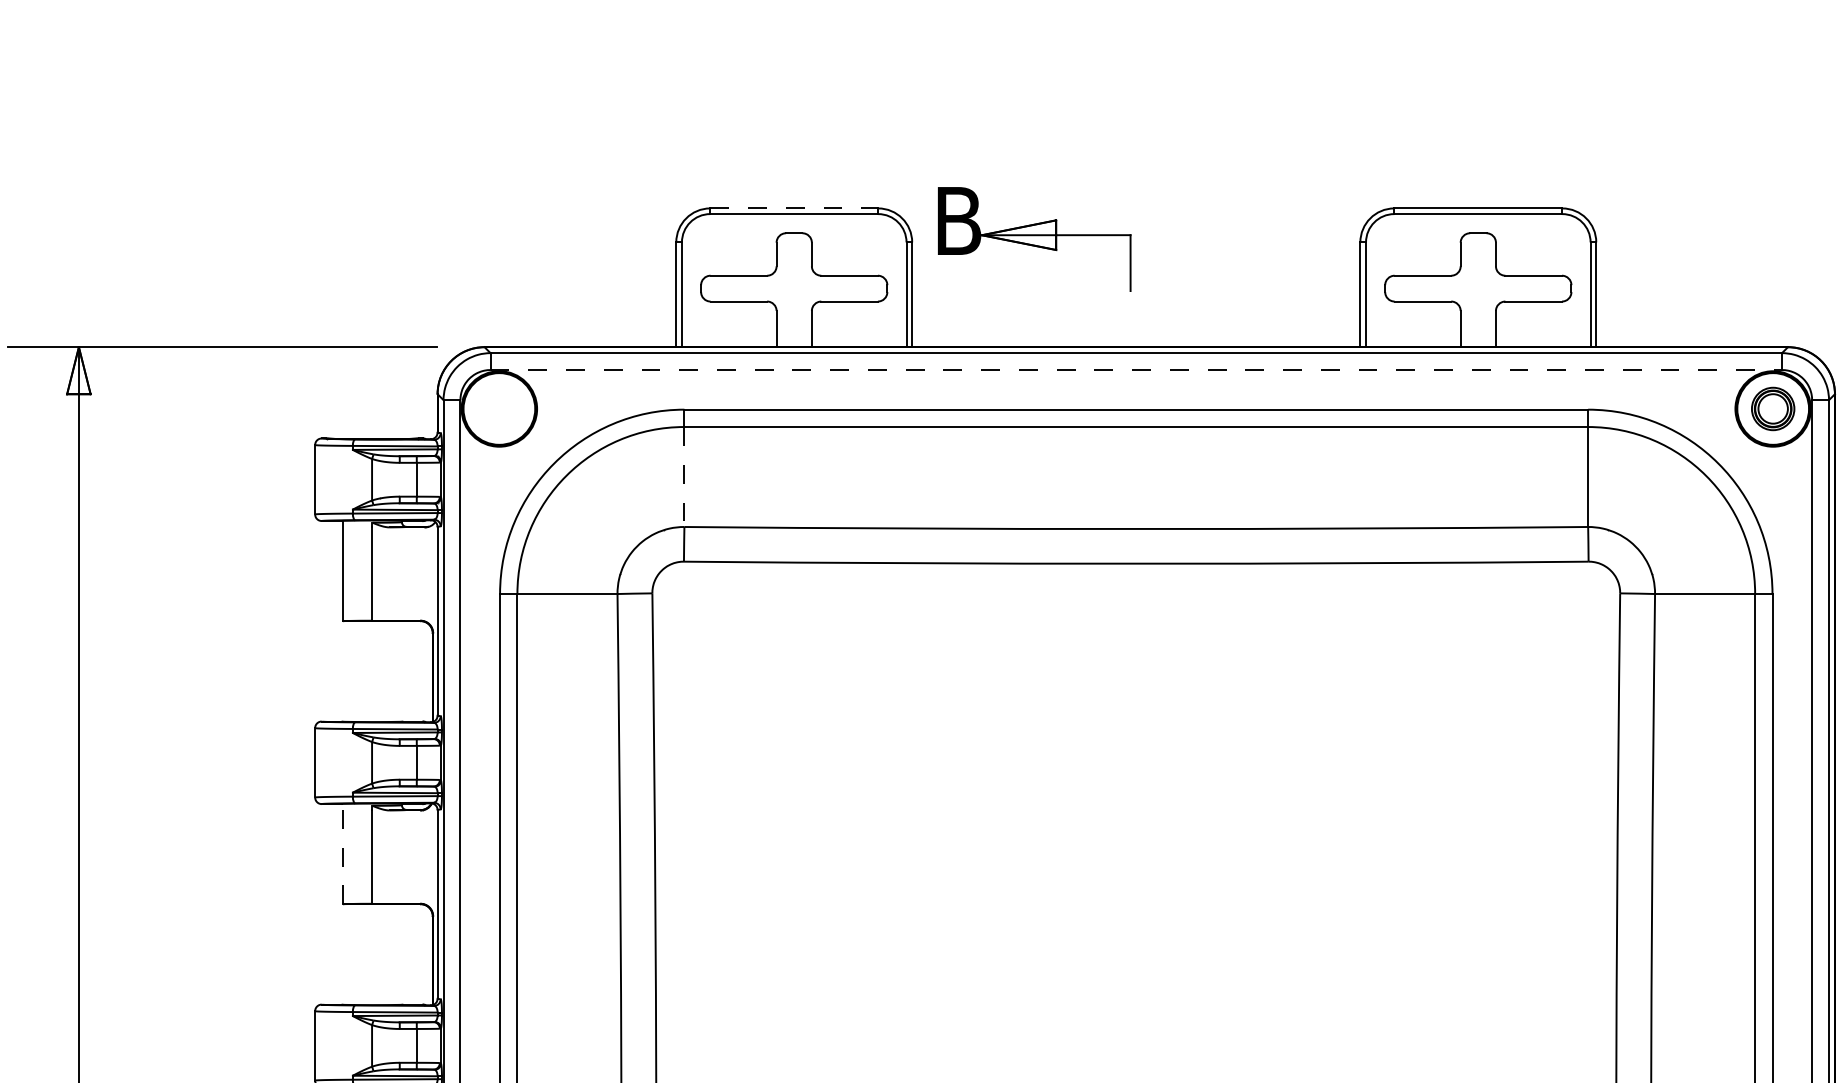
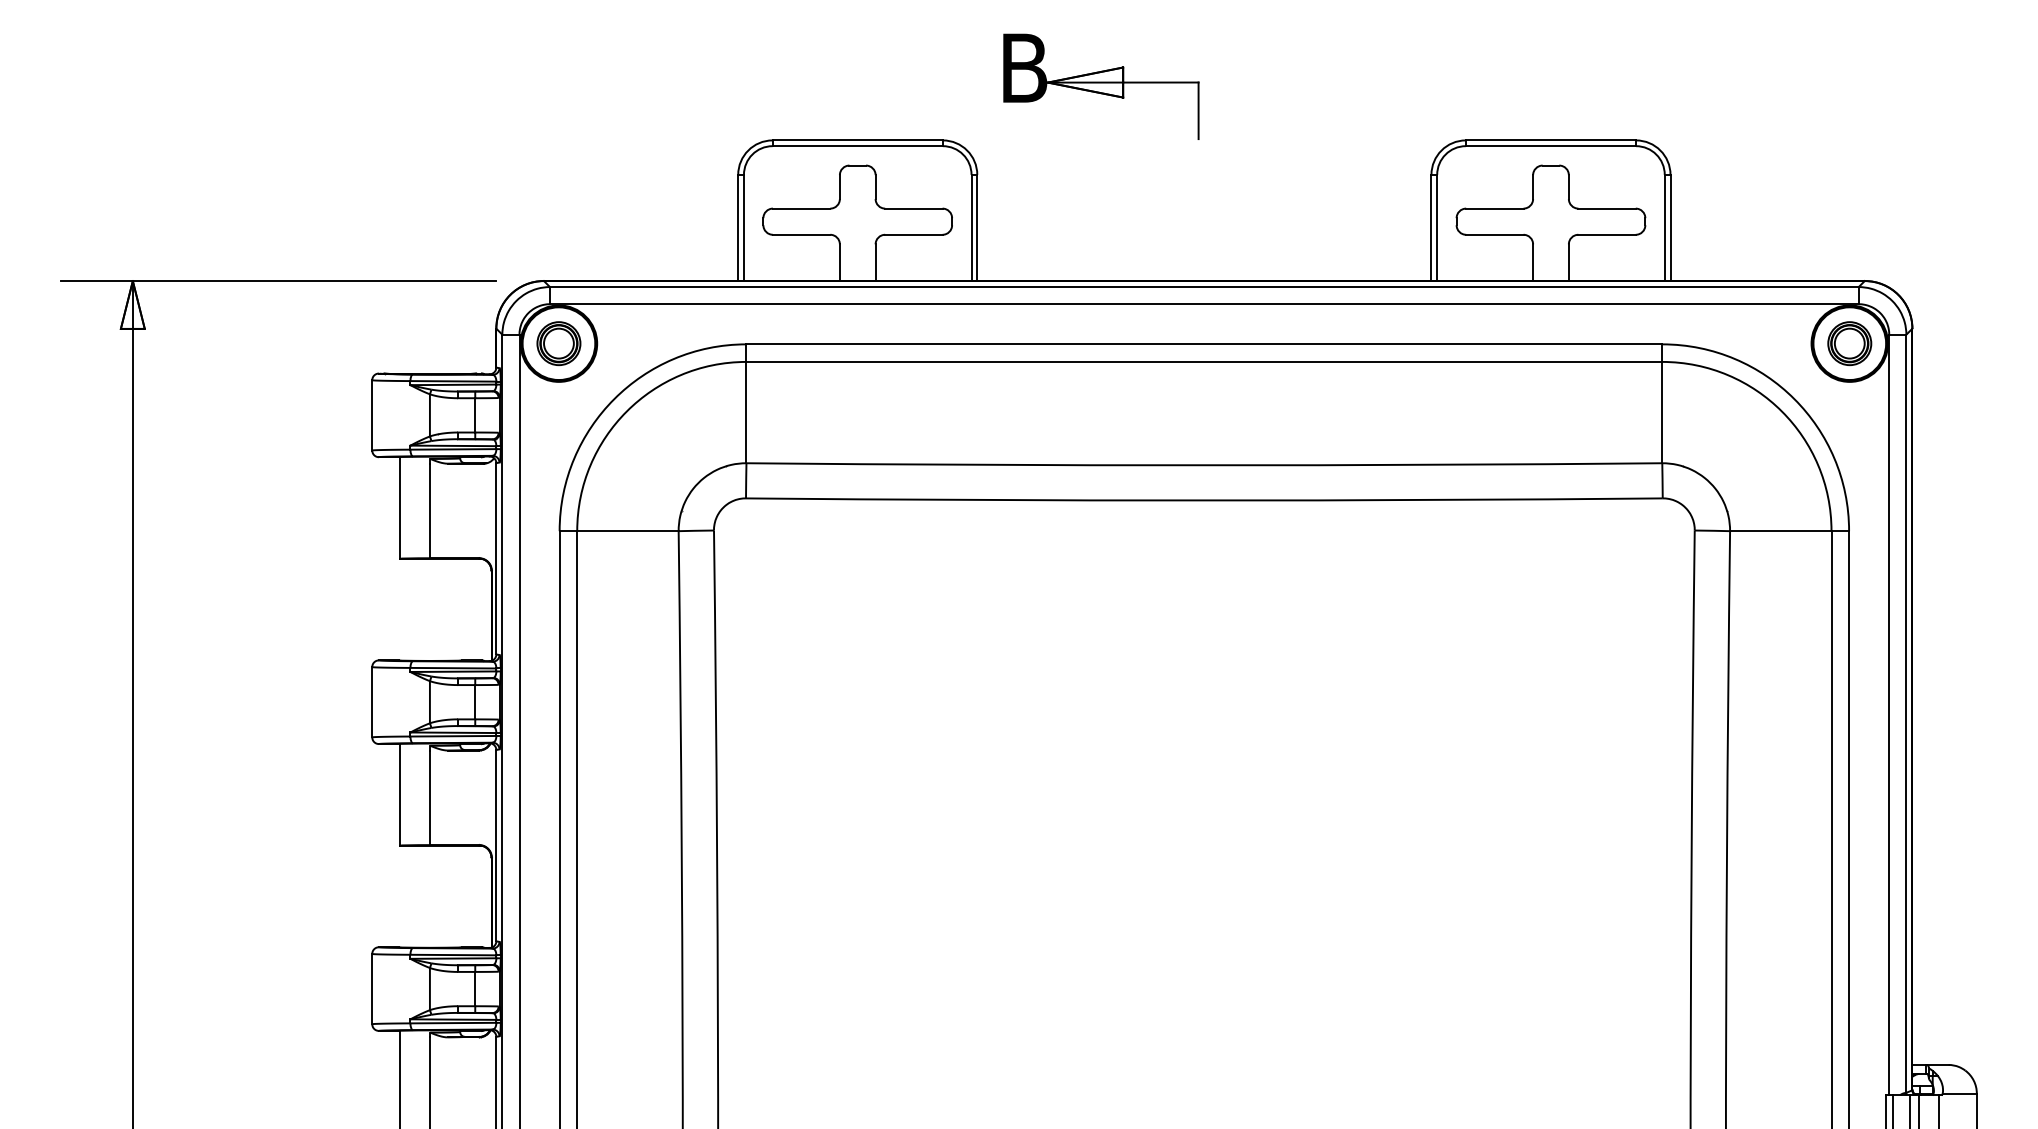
line: (794, 208) -> (858, 140), dashed -> solid
part: (1034, 239) -> (1101, 86), moved
line: (1136, 370) -> (1204, 304), dashed -> solid
part: (498, 408) -> (558, 343), added
line: (684, 476) -> (746, 412), dashed -> solid
line: (343, 853) -> (400, 794), dashed -> solid

